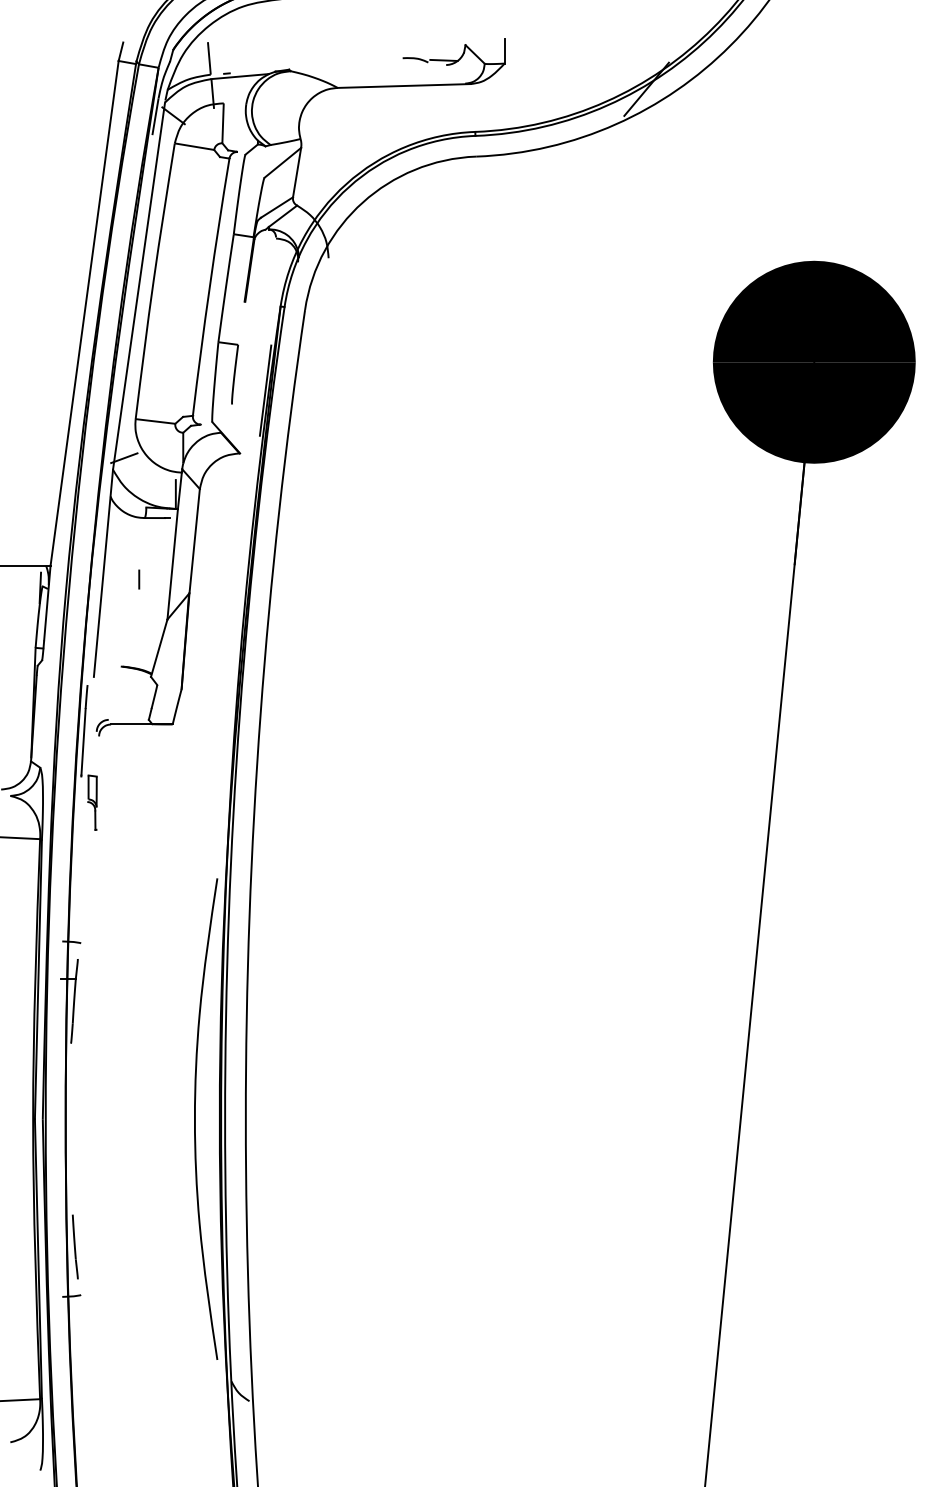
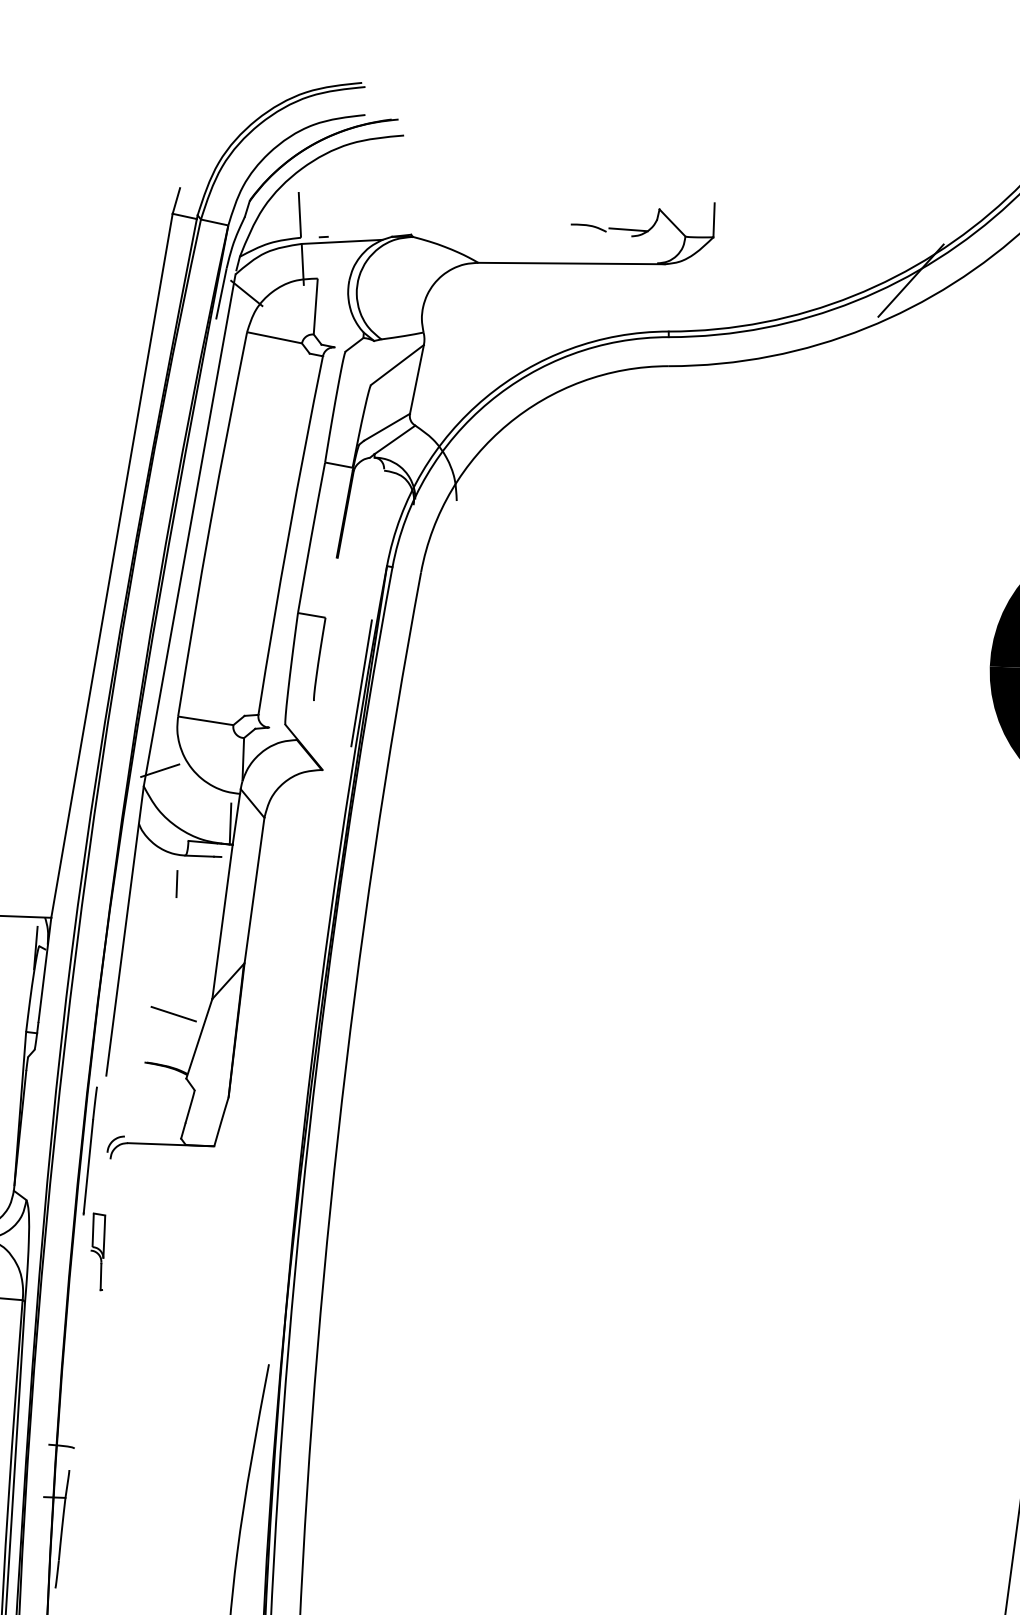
line: (139, 579) -> (177, 884), moved
line: (140, 630) -> (174, 1012), added

